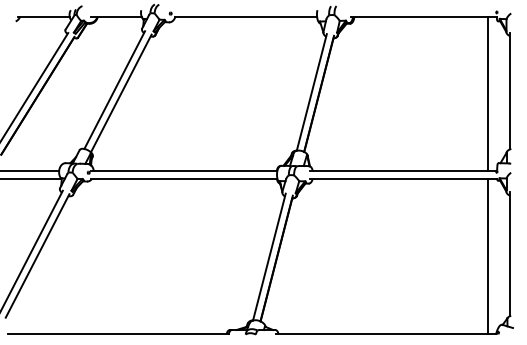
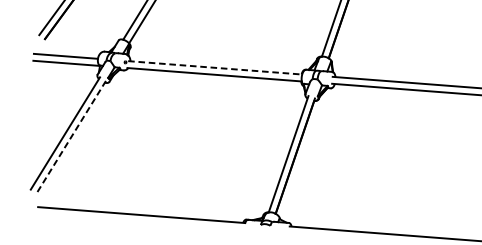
line: (184, 171) -> (215, 68), solid -> dashed
line: (37, 255) -> (71, 136), solid -> dashed

